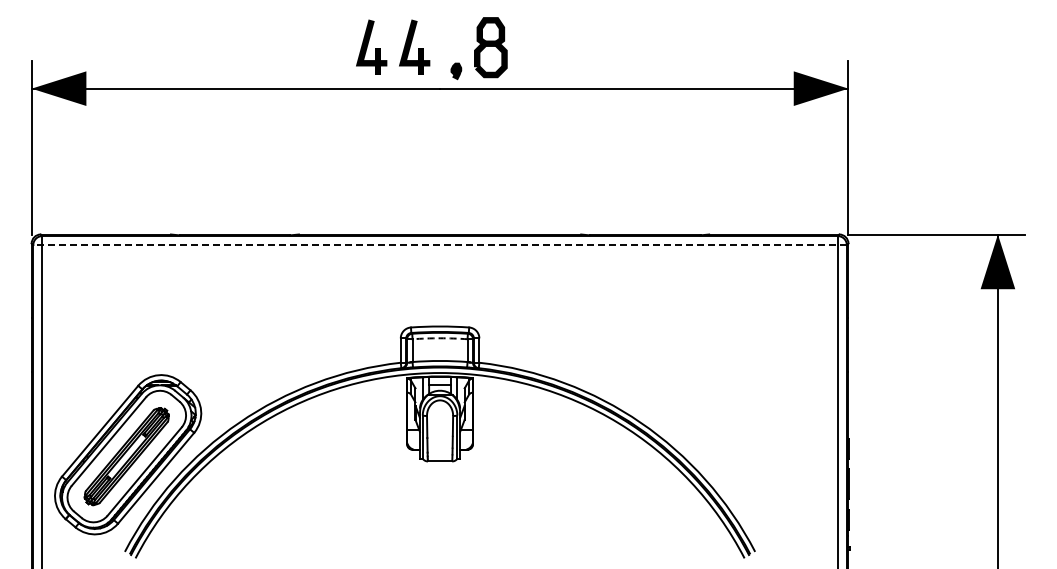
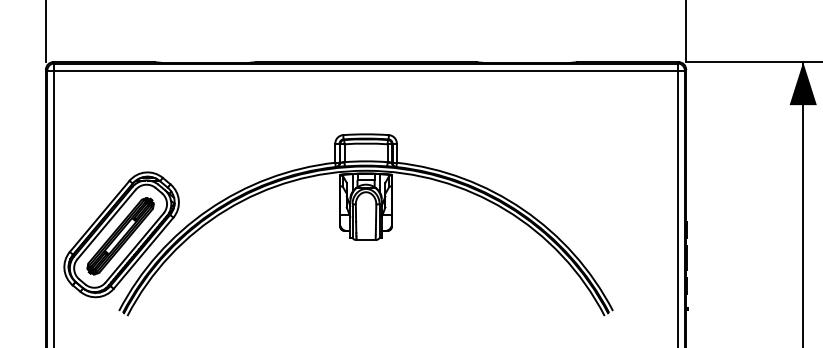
line: (440, 245) -> (366, 70), dashed -> solid
arc: (440, 338) -> (366, 143), dashed -> solid

